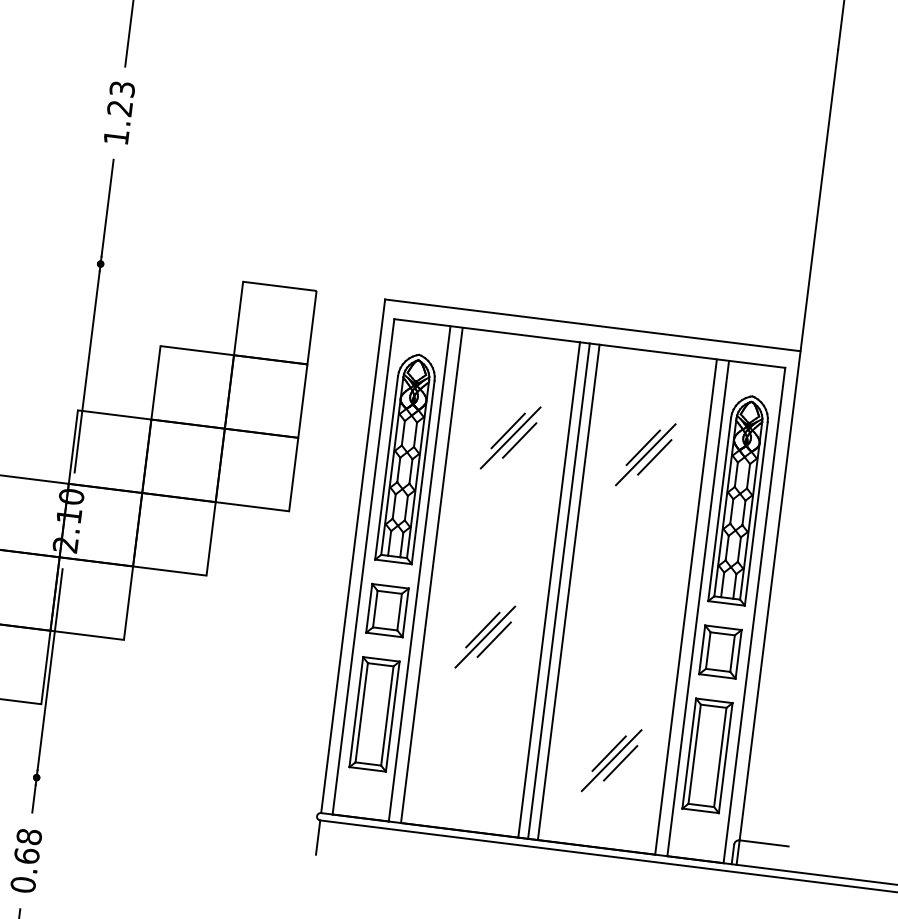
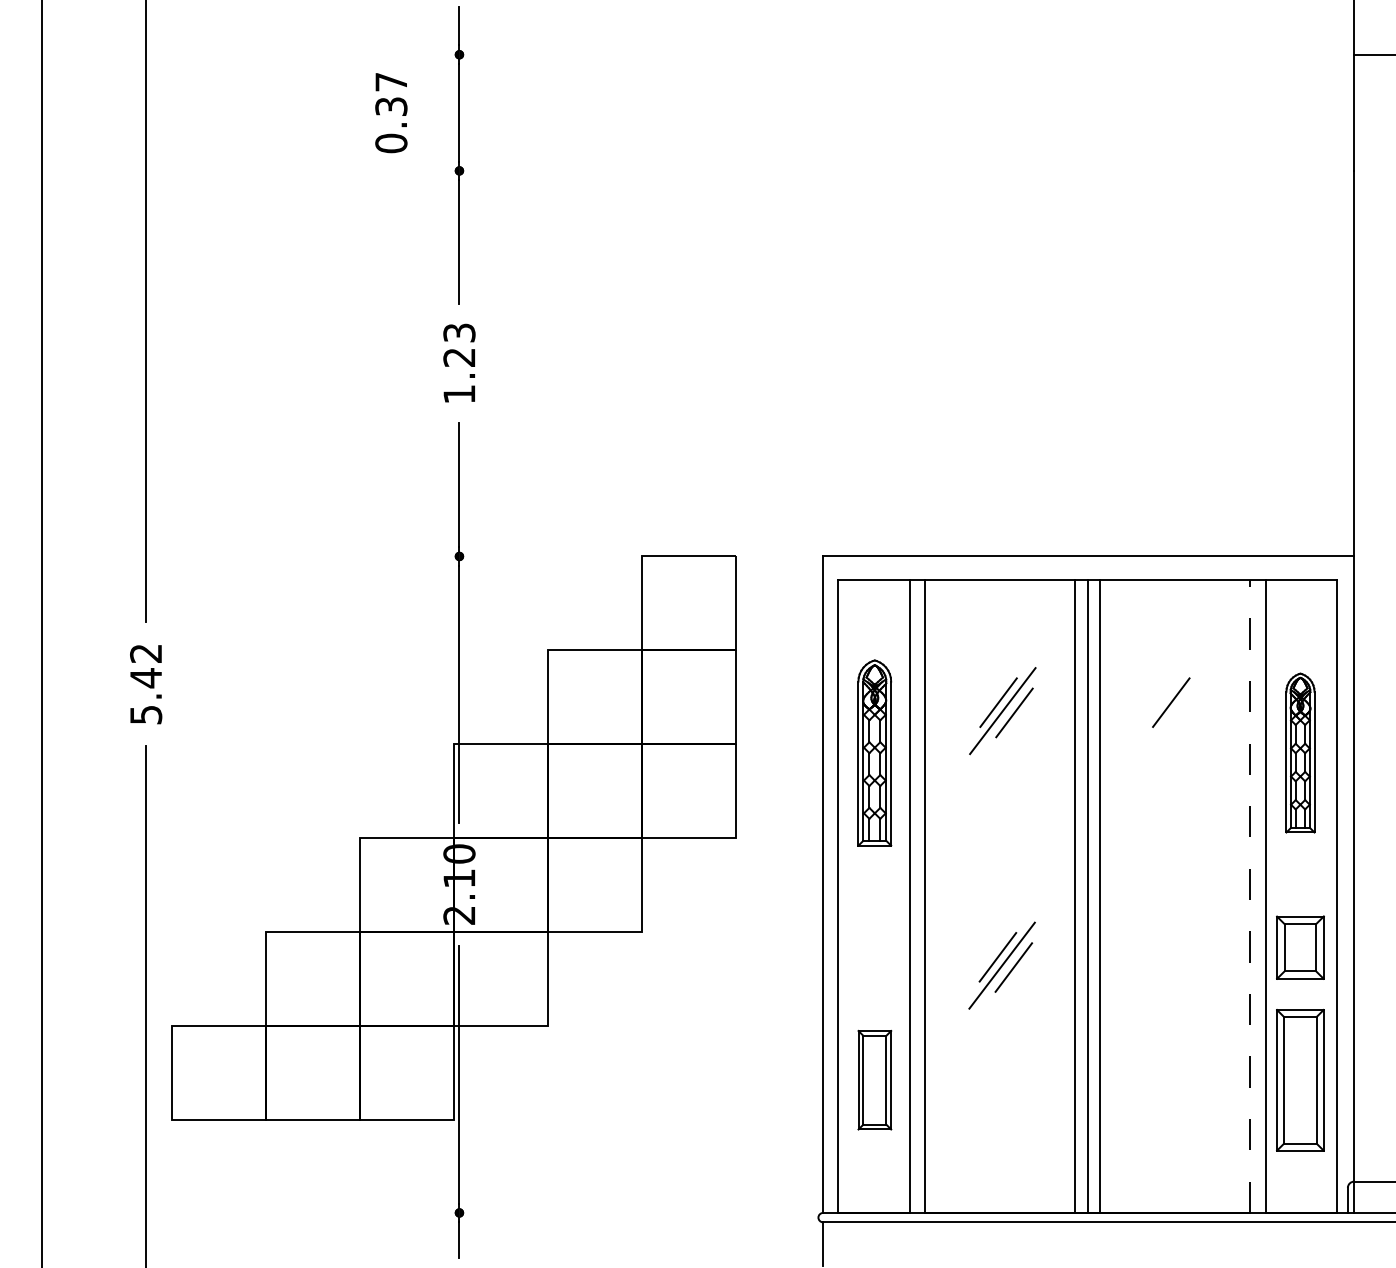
line: (645, 455) -> (1175, 711), removed
line: (654, 456) -> (1186, 712), removed
part: (406, 457) -> (874, 752), size x0.7
part: (739, 499) -> (1300, 752), size x0.6
line: (686, 607) -> (1250, 896), solid -> dashed
part: (387, 610) -> (874, 947), removed
part: (374, 713) -> (874, 1079), size x0.7
line: (609, 753) -> (1176, 1092), removed
line: (611, 760) -> (1180, 1101), removed
line: (620, 763) -> (1191, 1103), removed

